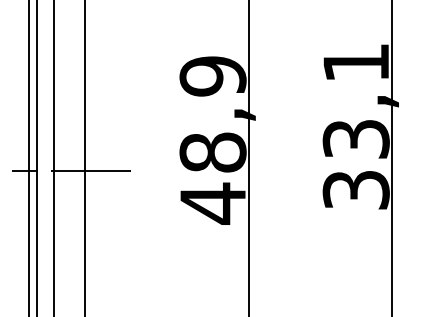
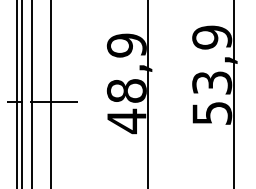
text: (356, 124) -> (212, 74), 33,1 -> 53,9

